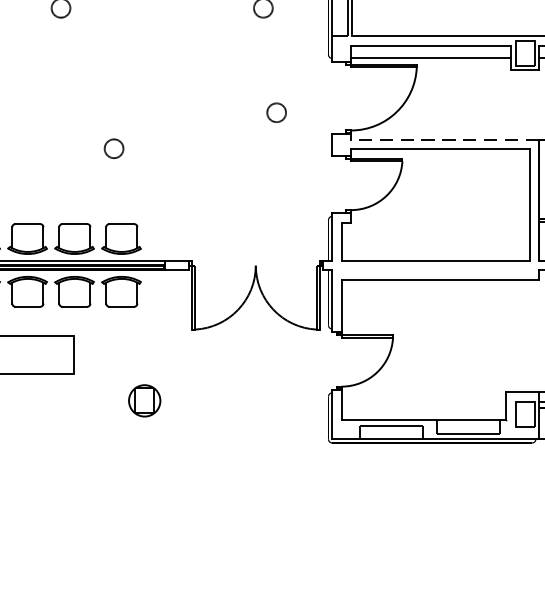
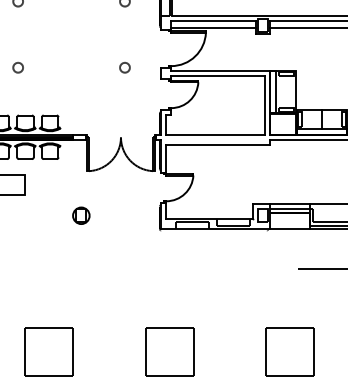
circle: (275, 112) -> (124, 67), moved
line: (444, 140) -> (220, 71), dashed -> solid
circle: (112, 148) -> (17, 67), moved
part: (145, 400) -> (81, 215), moved

